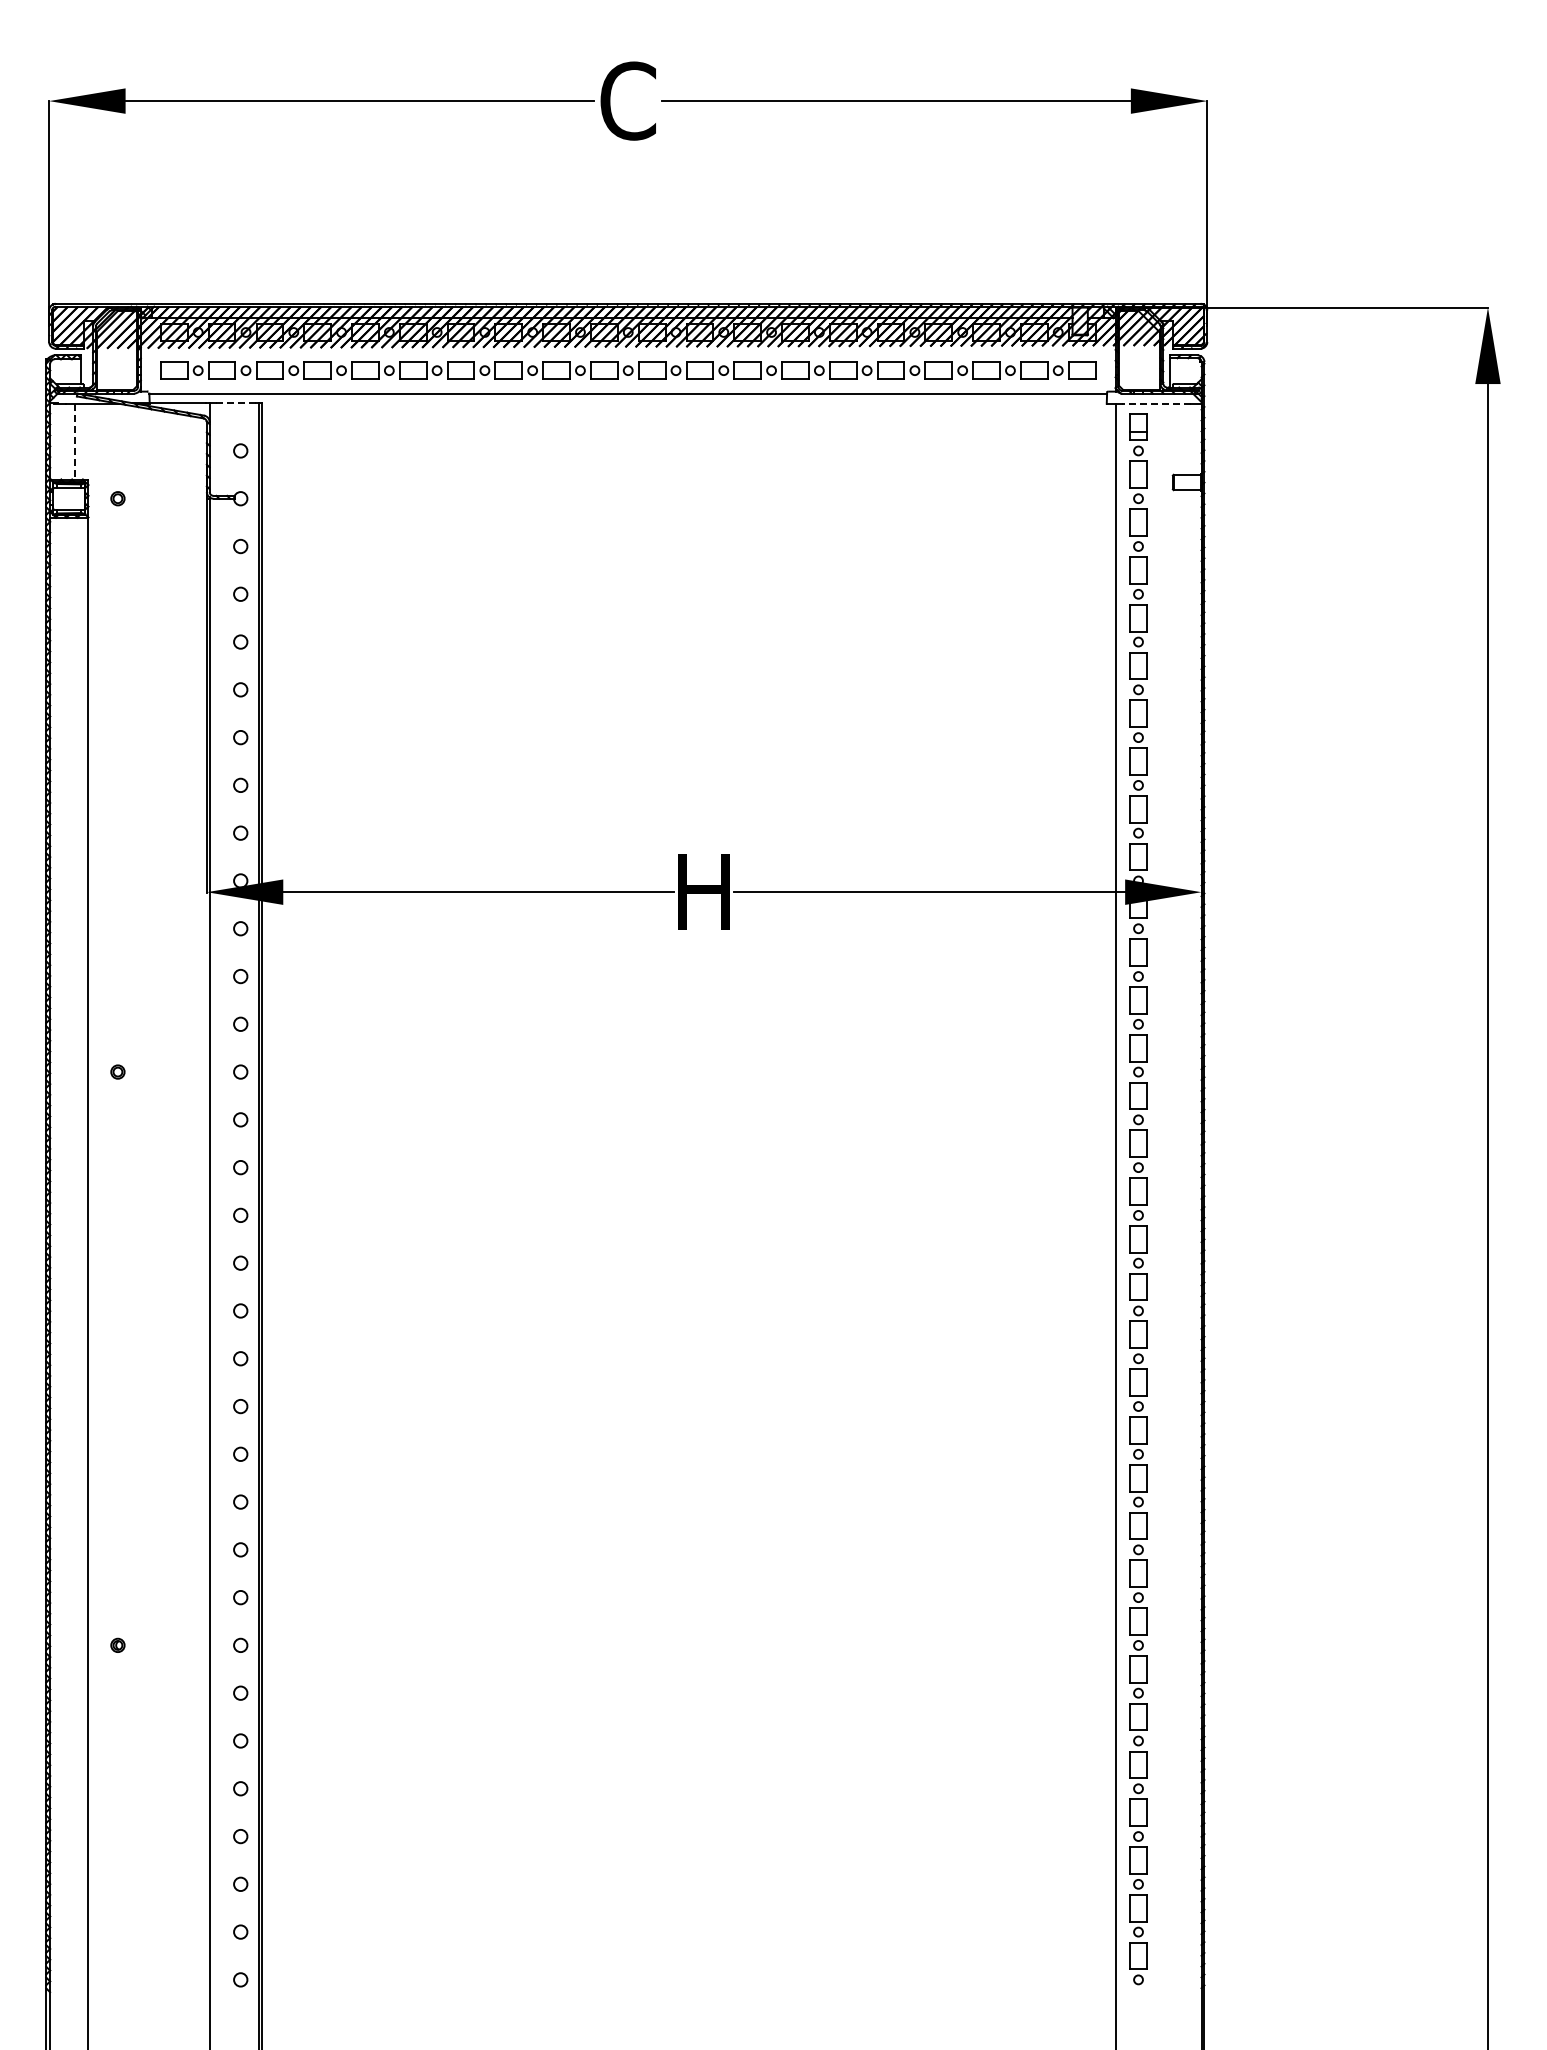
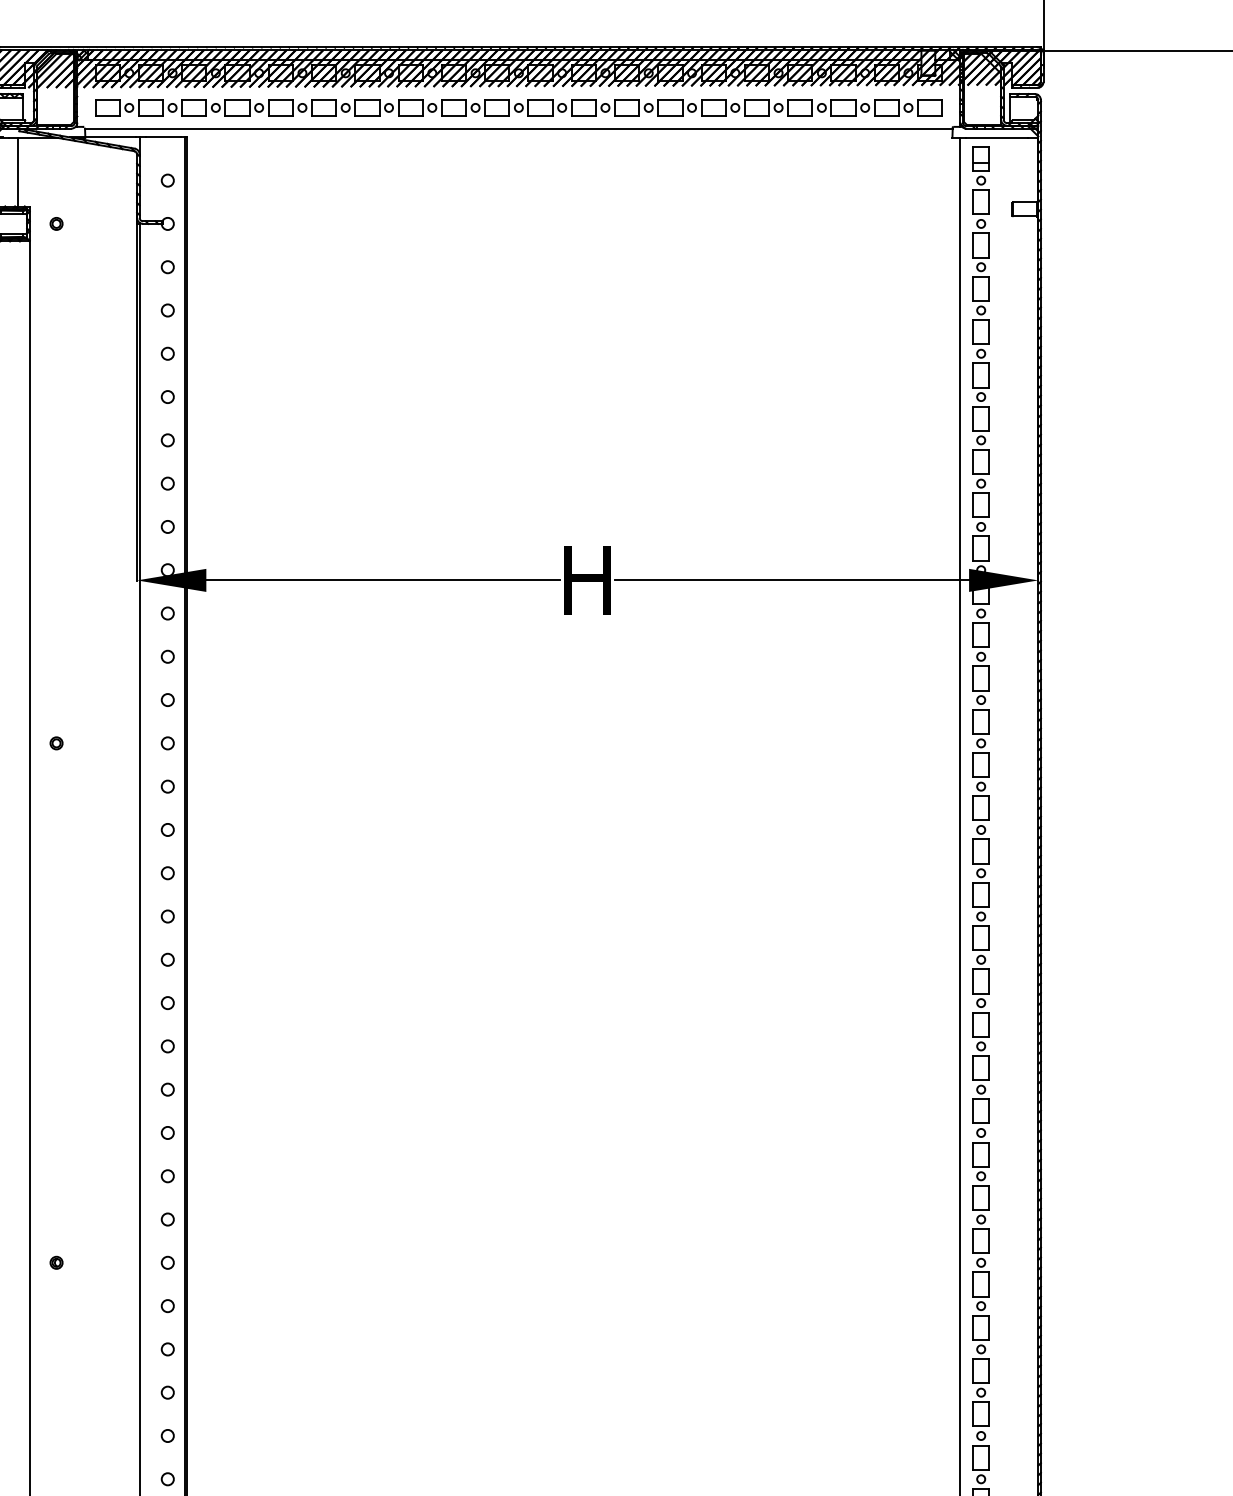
line: (235, 403) -> (163, 137), dashed -> solid
line: (1155, 403) -> (996, 137), dashed -> solid
line: (74, 441) -> (17, 172), dashed -> solid

